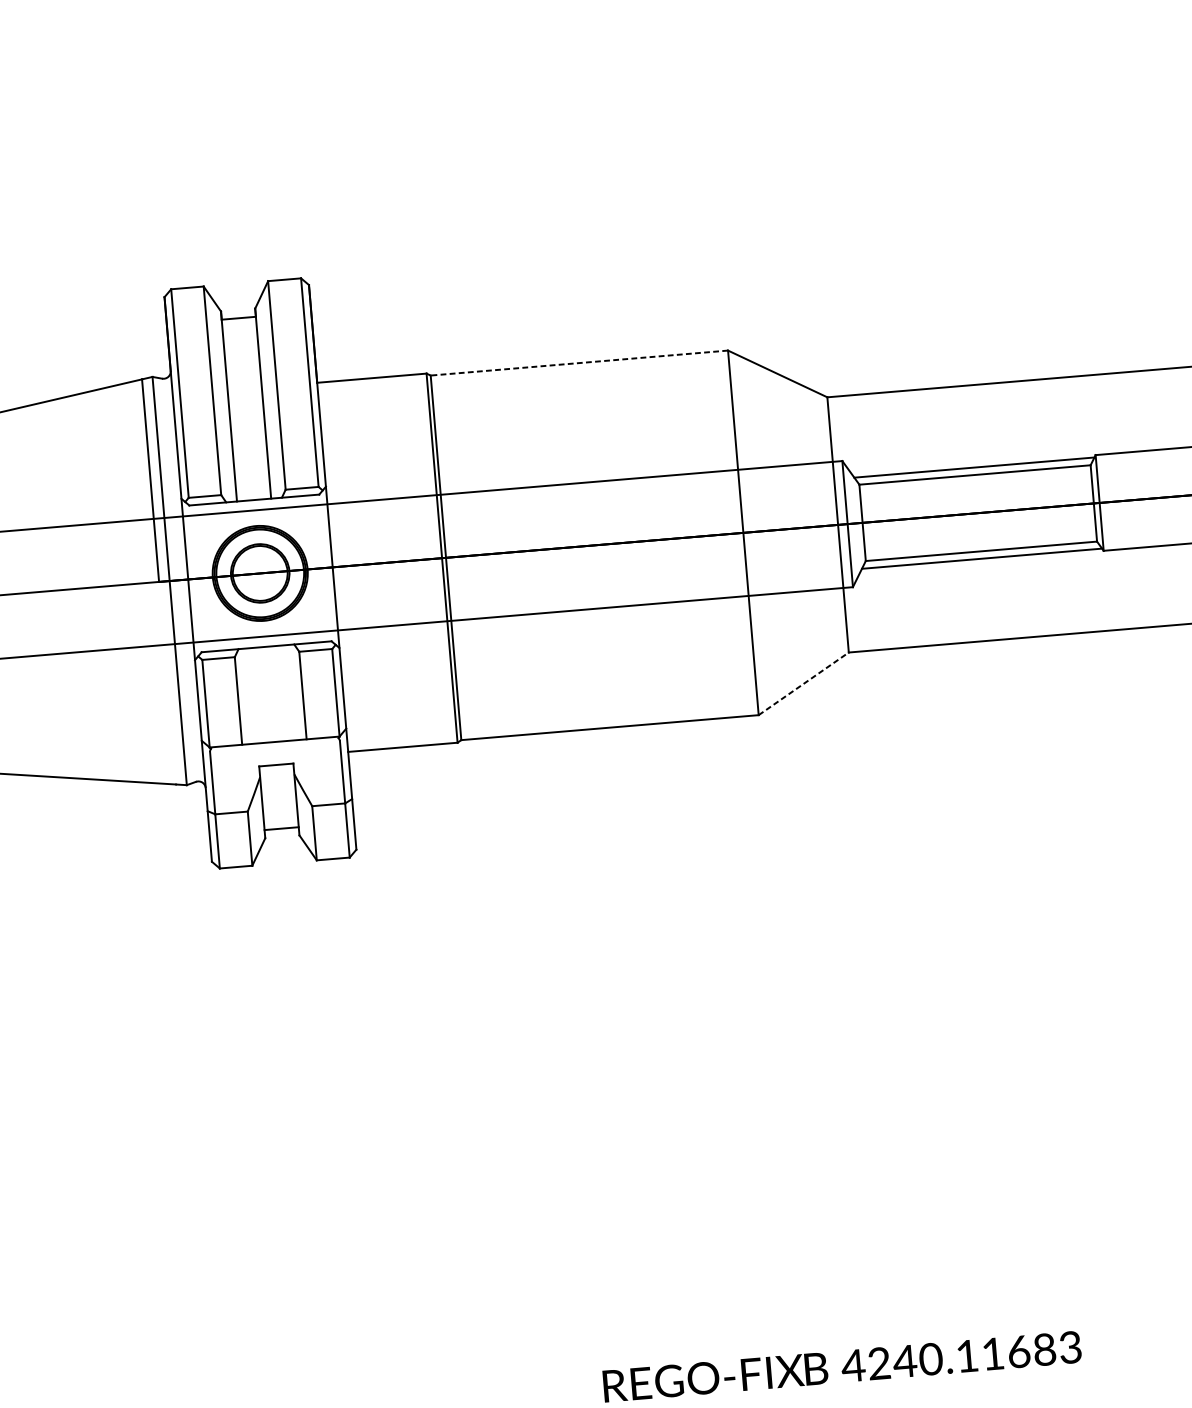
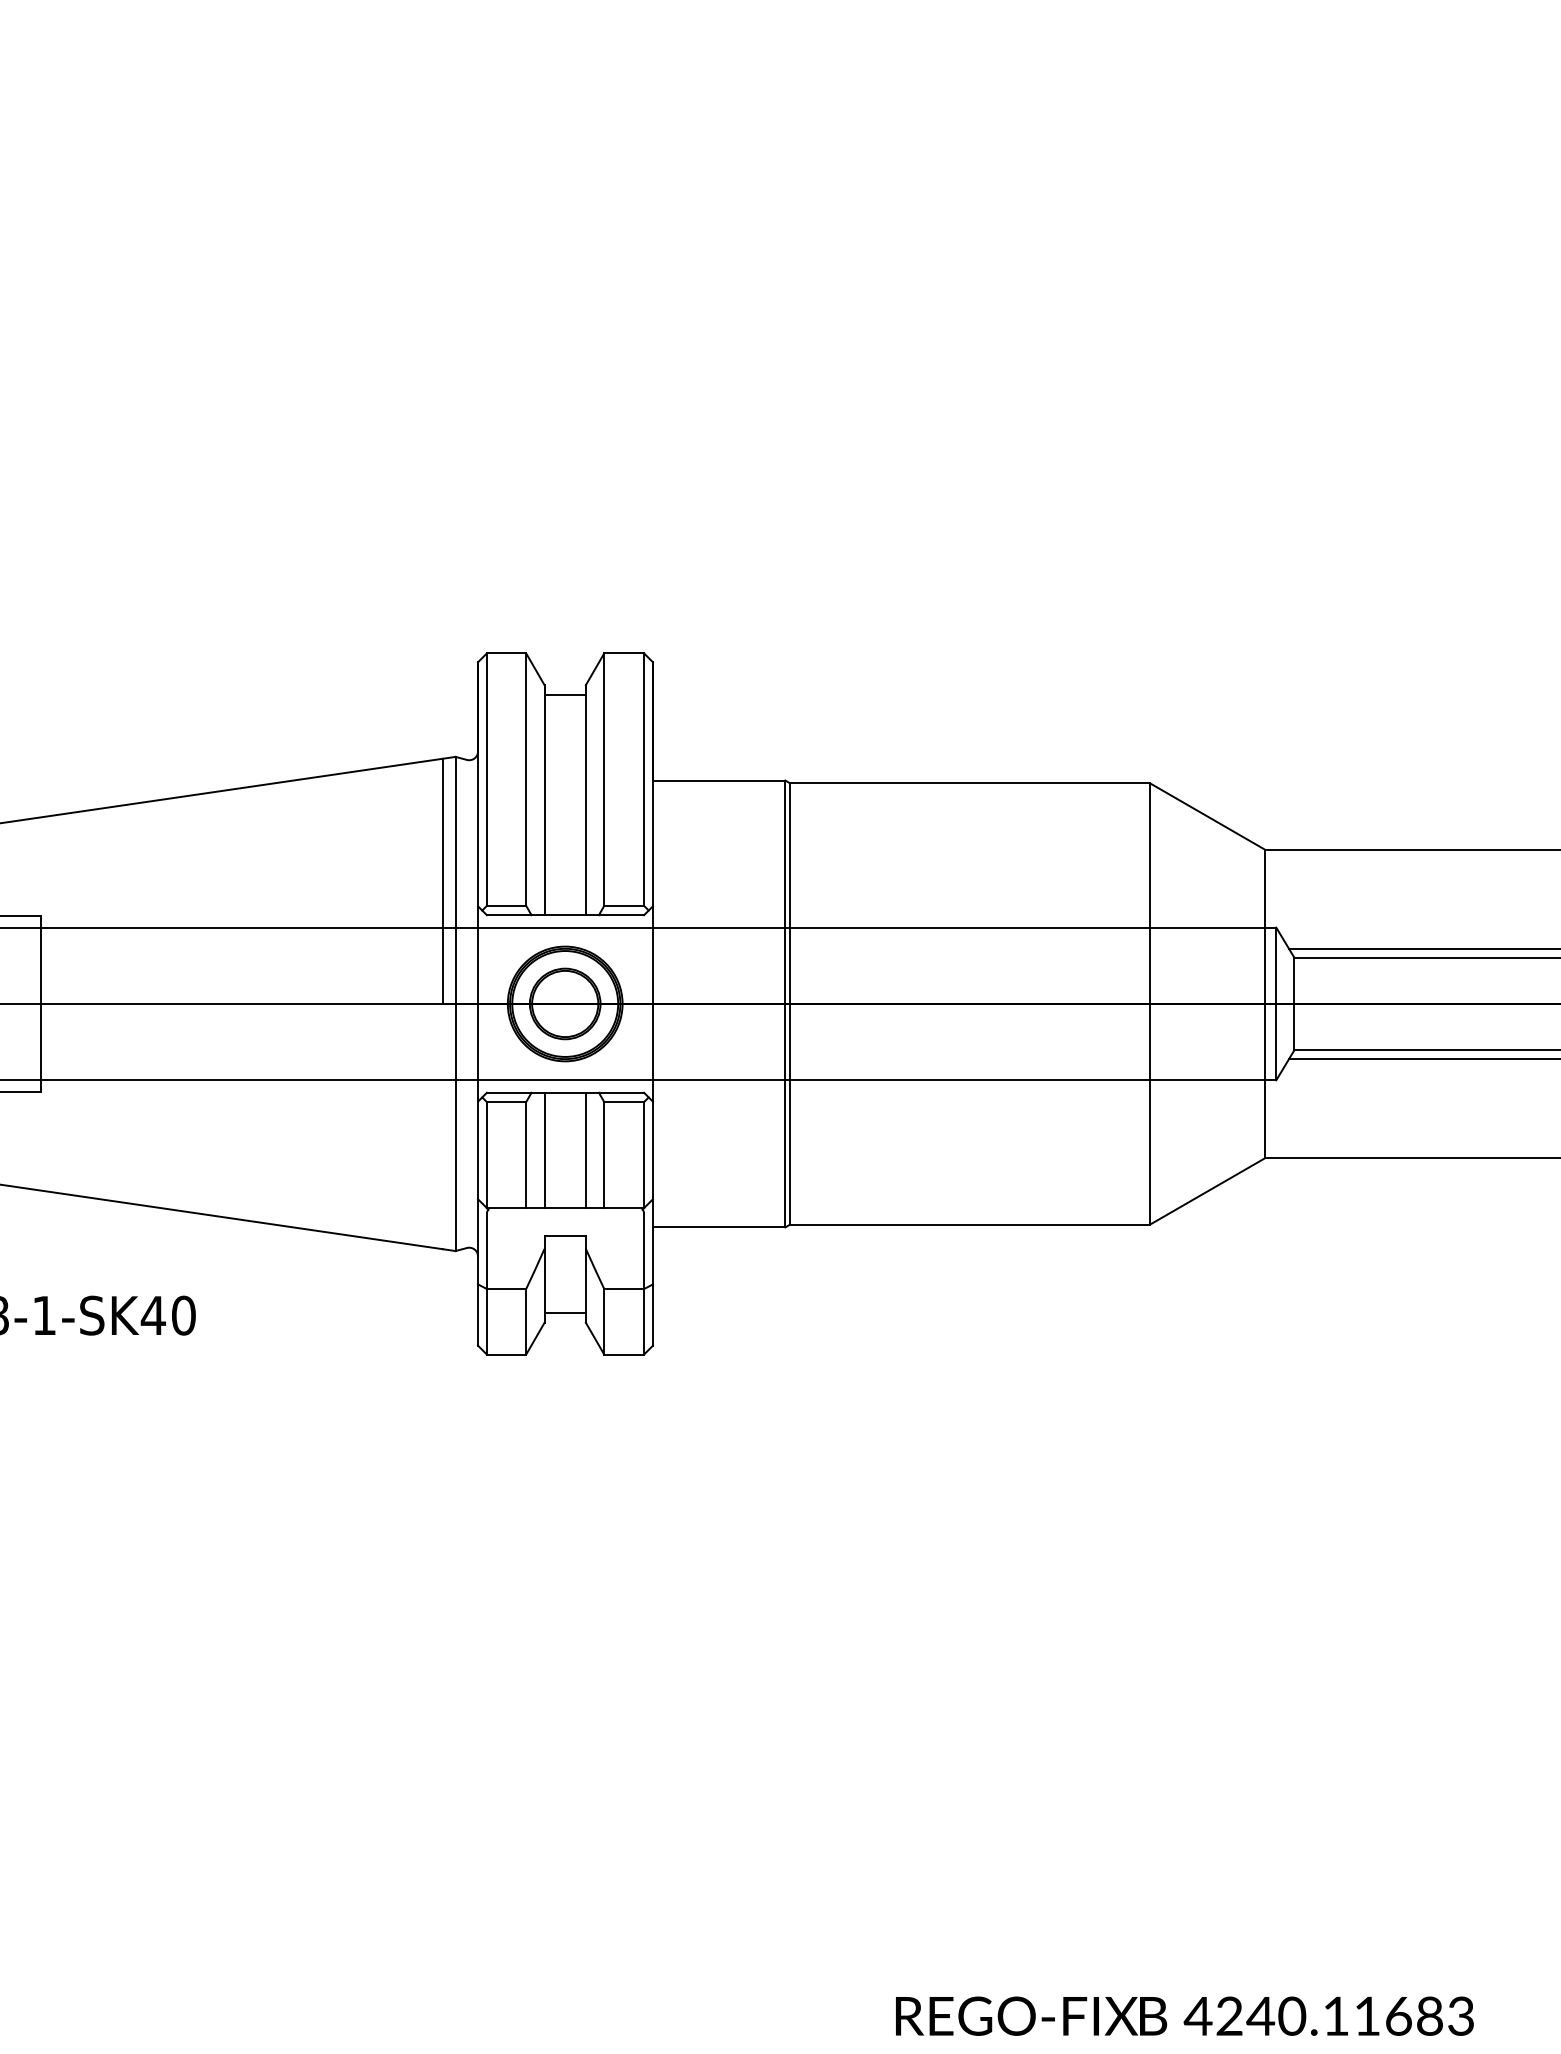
line: (579, 363) -> (970, 783), dashed -> solid
line: (803, 683) -> (1207, 1191), dashed -> solid
line: (287, 693) -> (585, 1150), added
line: (253, 695) -> (544, 1150), added

